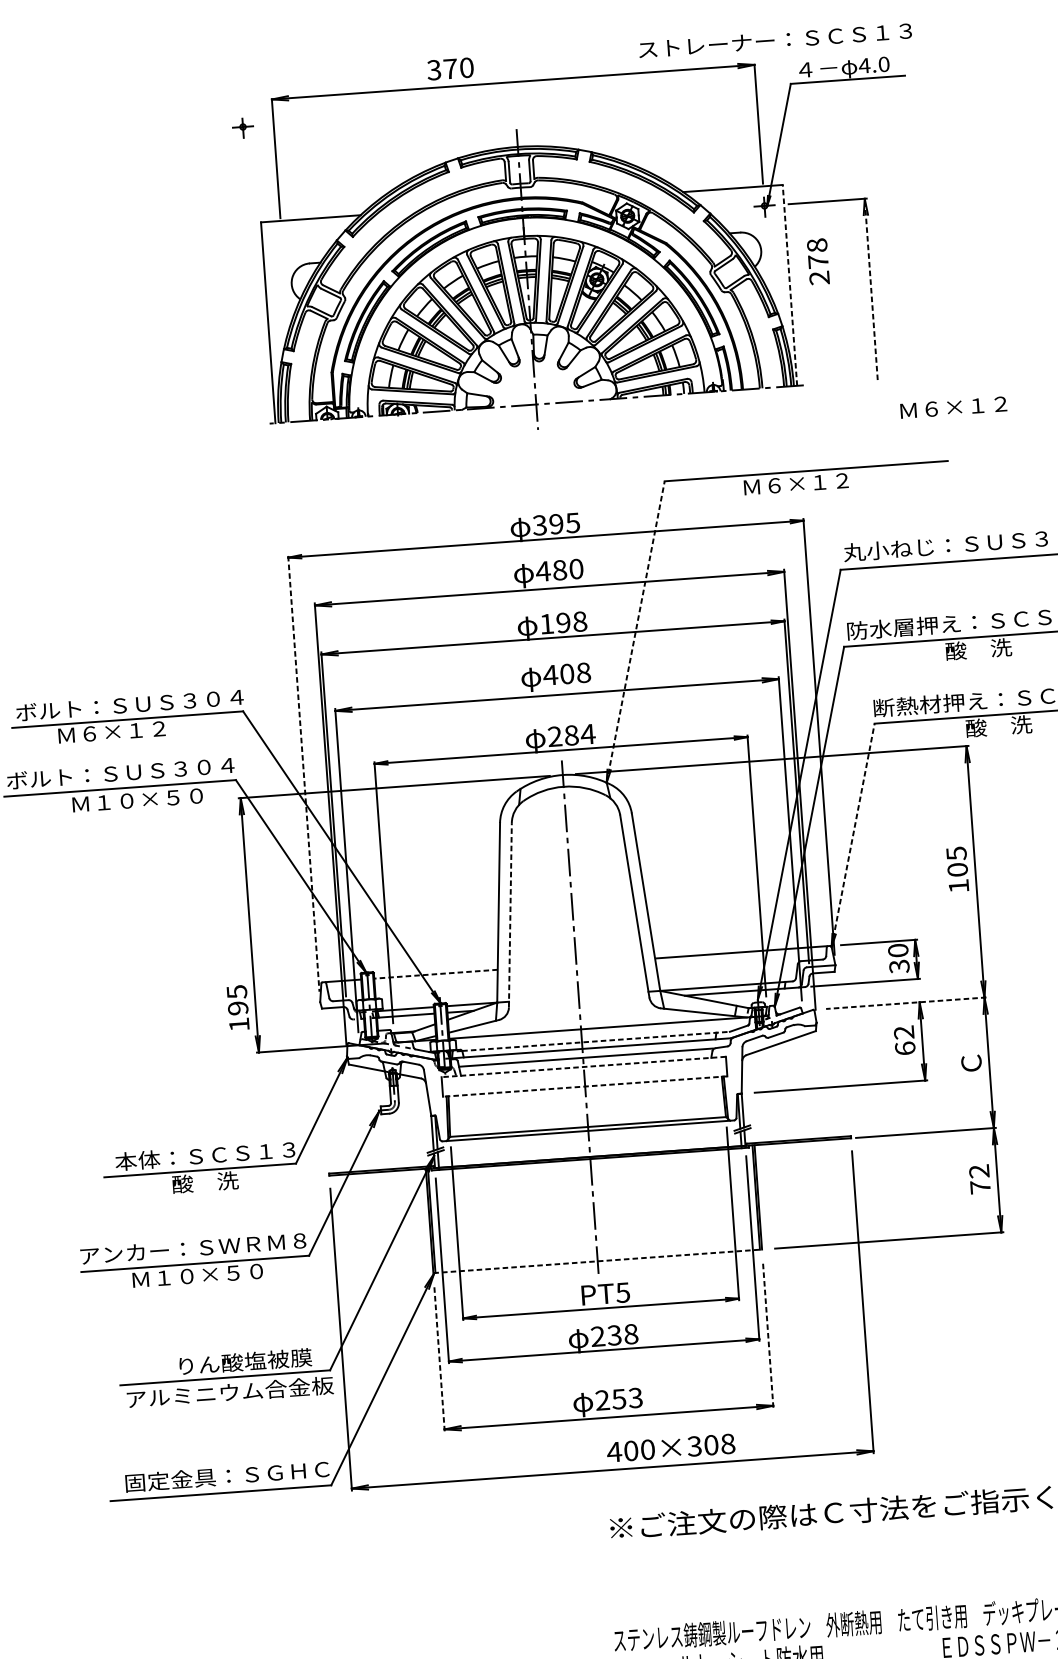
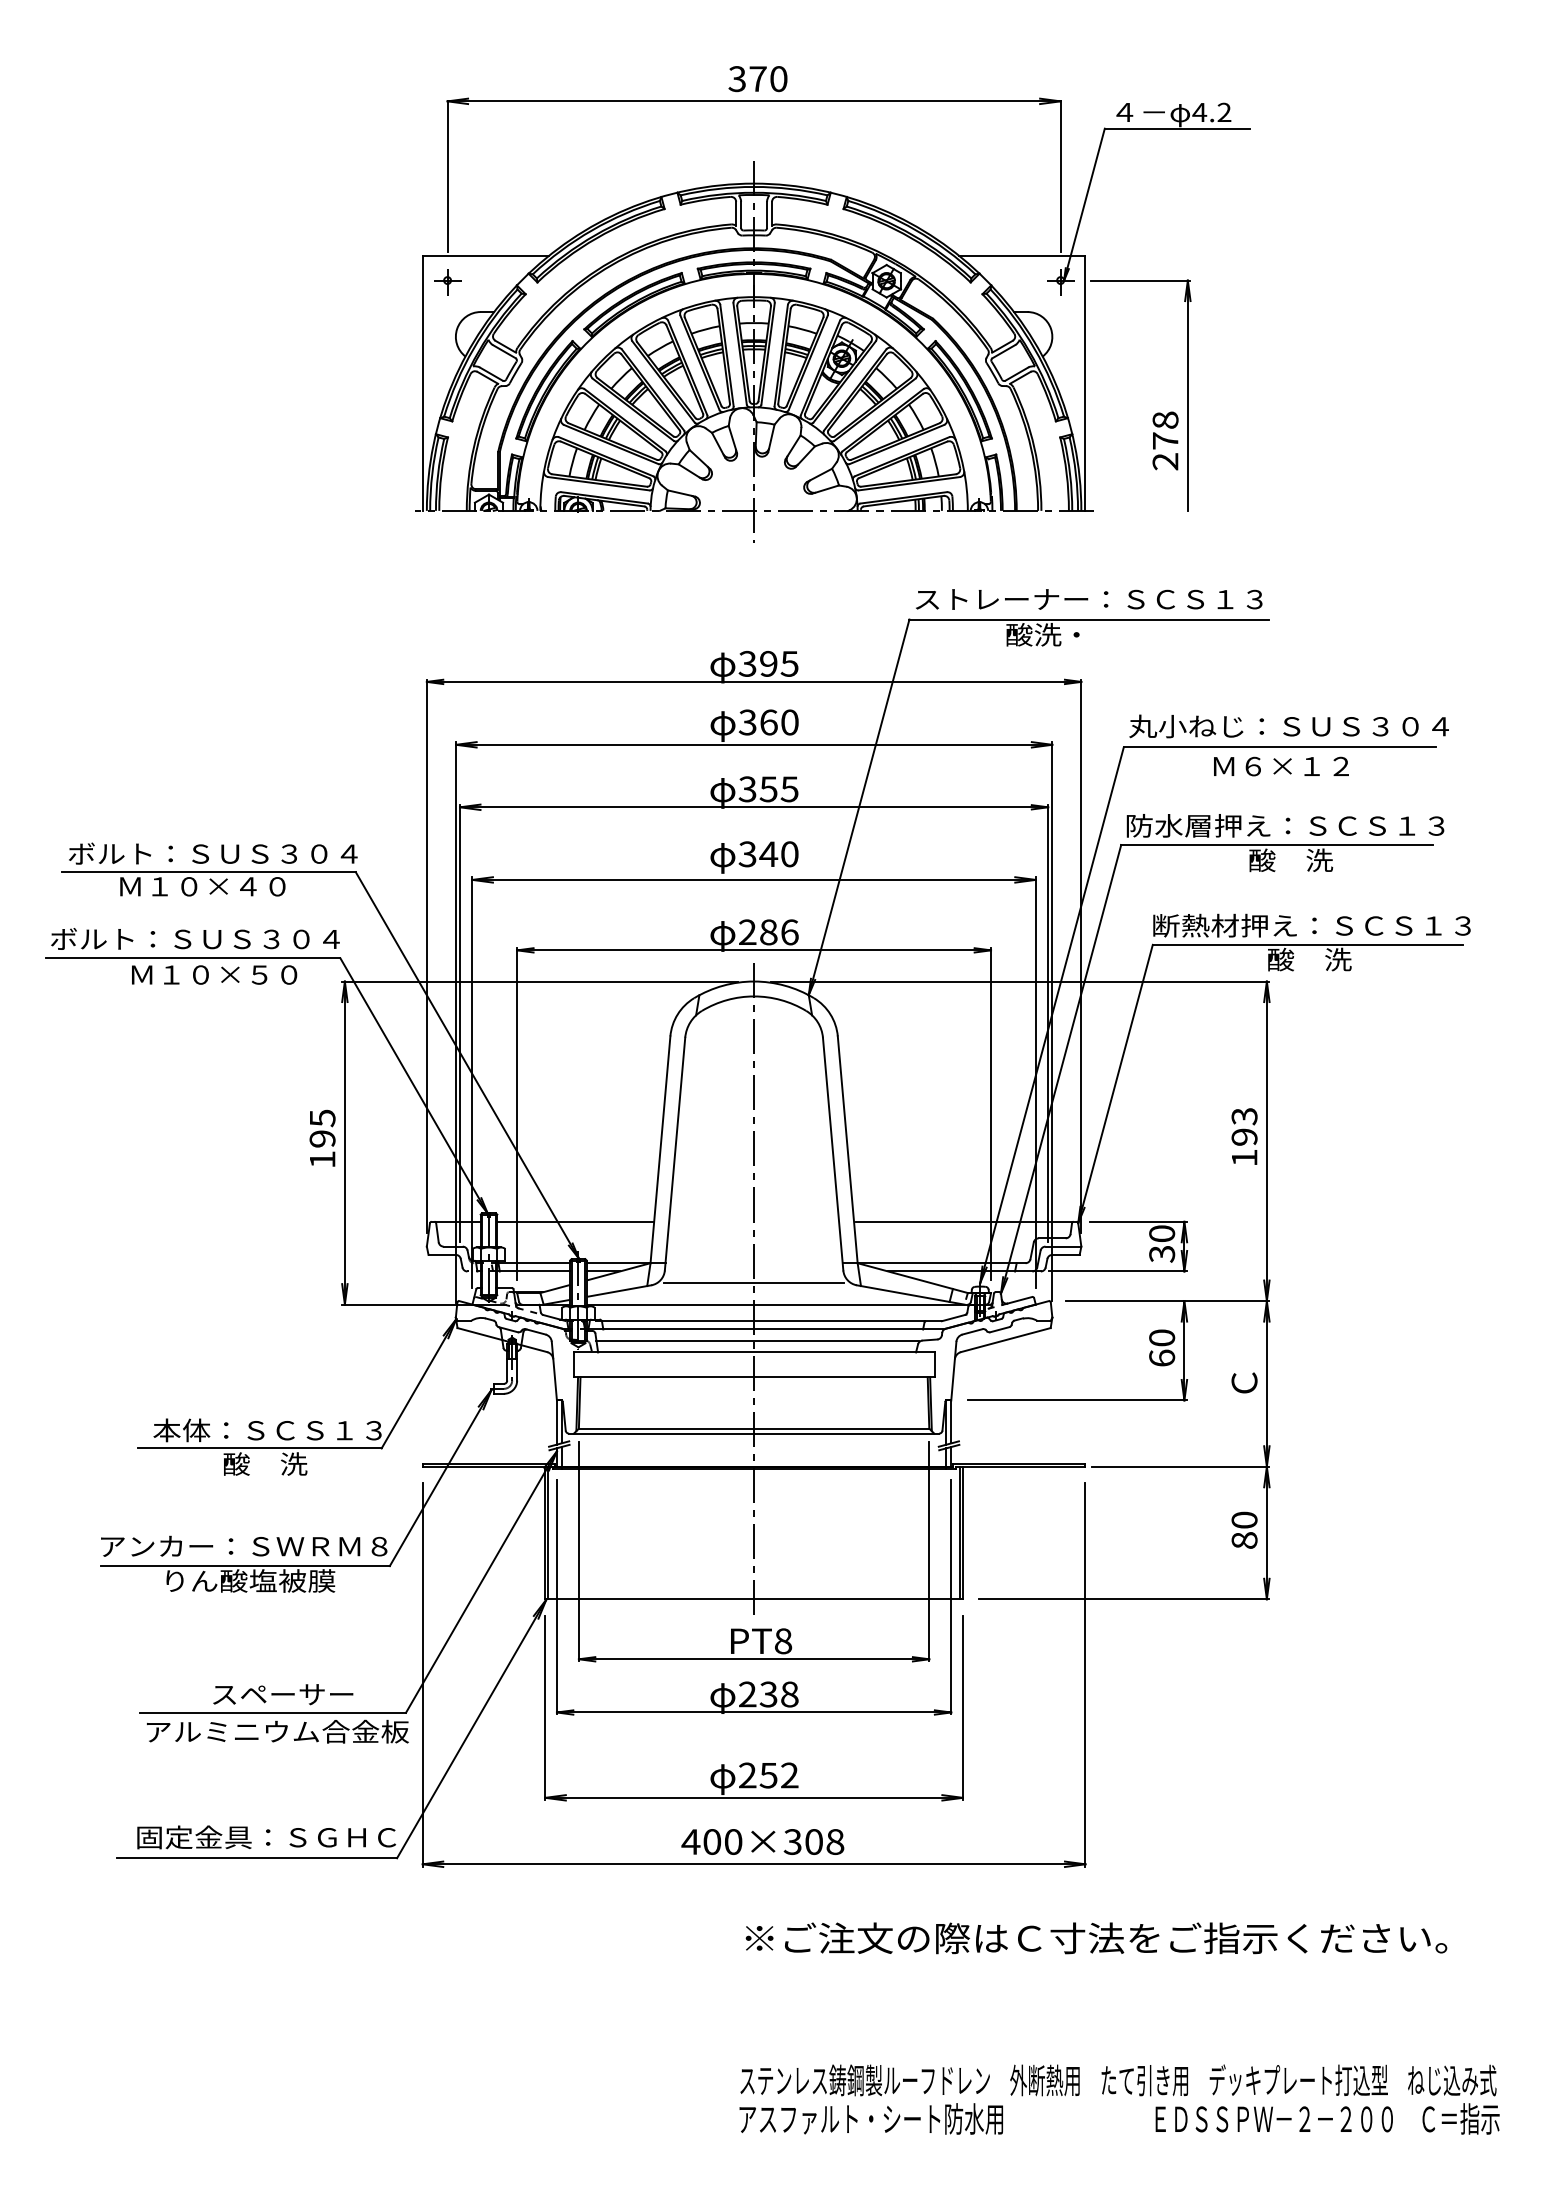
text: (775, 40) -> (1089, 599), moved
text: (884, 64) -> (1224, 112), 4.0 -> 4.2
text: (450, 69) -> (757, 79), moved
part: (243, 128) -> (447, 282), moved
text: (818, 261) -> (1165, 440), moved
line: (789, 285) -> (1085, 383), dashed -> solid
line: (870, 289) -> (1187, 395), dashed -> solid
text: (953, 407) -> (1281, 766), moved
text: (794, 483) -> (1073, 634), Ｍ６×１２ -> 酸洗・
text: (550, 570) -> (757, 722), 480 -> 360
text: (563, 623) -> (768, 789), 198 -> 355
line: (635, 631) -> (859, 806), dashed -> solid
text: (567, 674) -> (768, 854), 408 -> 340
text: (135, 730) -> (218, 886), Ｍ６×１２ -> Ｍ１０×４０
text: (587, 734) -> (789, 932), 284 -> 286
line: (303, 773) -> (426, 956), dashed -> solid
line: (853, 834) -> (1115, 1083), dashed -> solid
text: (957, 861) -> (1244, 1126), 105 -> 193
line: (510, 915) -> (675, 1154), dashed -> solid
line: (435, 974) -> (575, 1221), dashed -> solid
line: (906, 1003) -> (1167, 1301), dashed -> solid
text: (238, 1007) -> (322, 1137), moved
line: (579, 1012) -> (753, 1283), added
text: (904, 1032) -> (1162, 1337), 62 -> 60
line: (596, 1041) -> (772, 1321), dashed -> solid
line: (584, 1067) -> (754, 1352), dashed -> solid
line: (585, 1086) -> (754, 1377), dashed -> solid
text: (979, 1178) -> (1244, 1529), 72 -> 80
line: (598, 1261) -> (754, 1599), dashed -> solid
text: (199, 1274) -> (249, 1580), Ｍ１０×５０ -> りん酸塩被膜
text: (623, 1292) -> (783, 1641), PT5 -> PT8
line: (767, 1334) -> (962, 1707), dashed -> solid
line: (439, 1358) -> (545, 1707), dashed -> solid
text: (244, 1361) -> (298, 1694), りん酸塩被膜 -> スペーサー
text: (635, 1398) -> (789, 1775), 253 -> 252
text: (670, 1447) -> (762, 1841), moved

